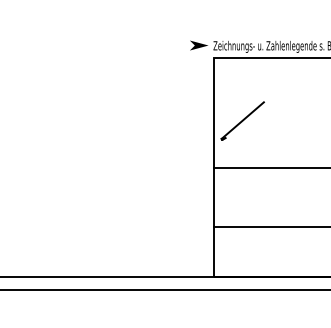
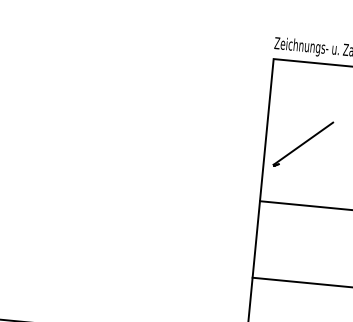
fill: (198, 45) -> (255, 40), removed

